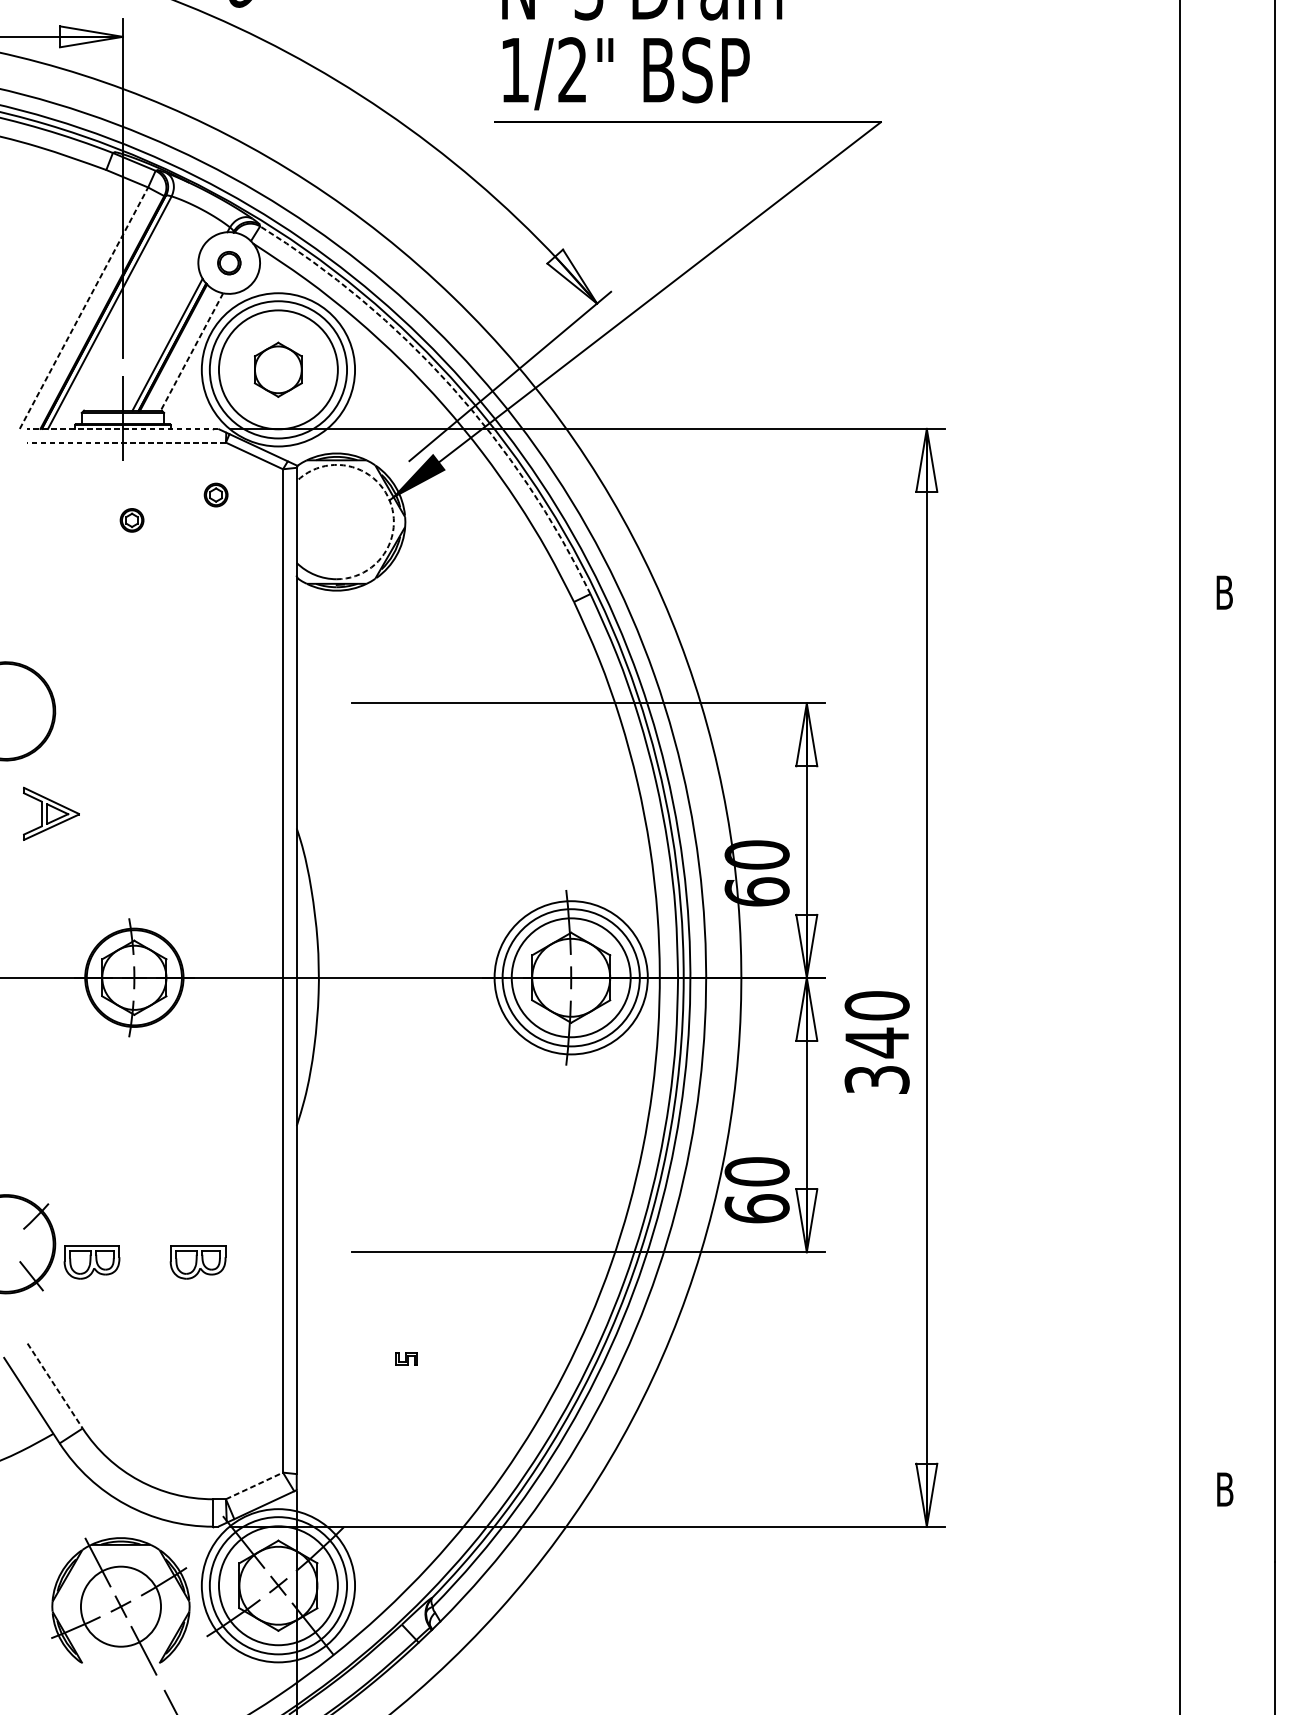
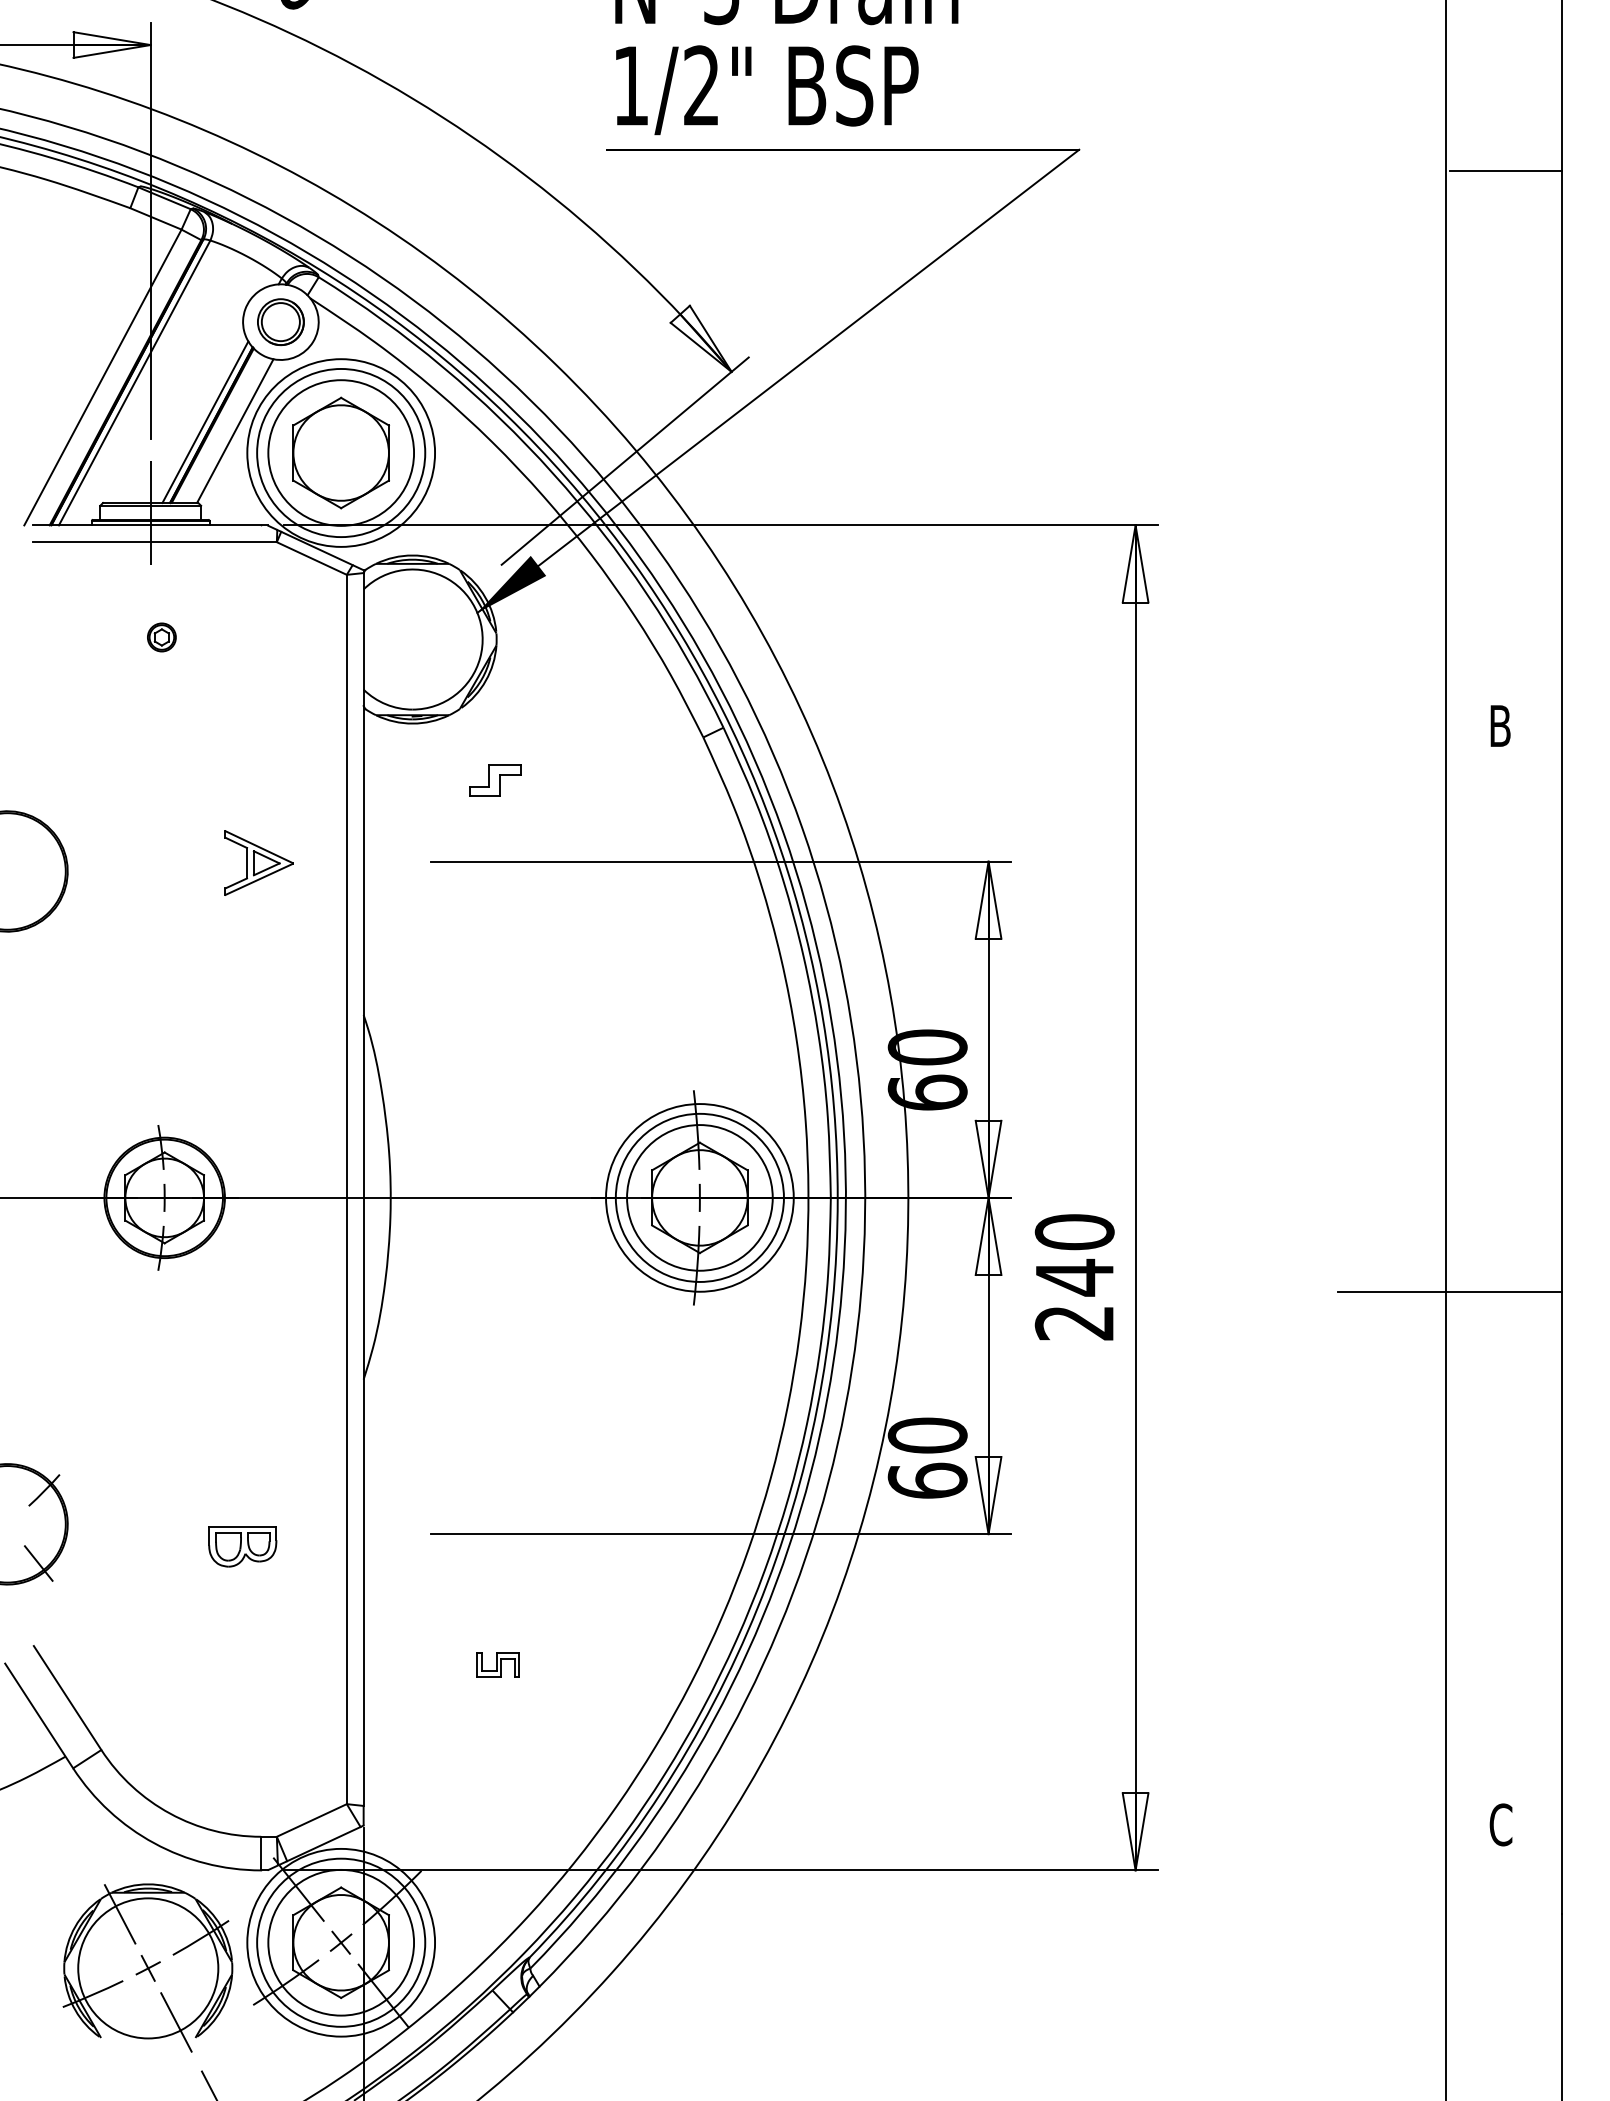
line: (1228, 140) -> (1505, 171), added
part: (228, 263) -> (280, 322), size x1.67
line: (84, 308) -> (103, 377), dashed -> solid
line: (192, 352) -> (235, 431), dashed -> solid
part: (277, 369) -> (340, 452), size x1.67
arc: (451, 386) -> (553, 473), dashed -> solid
line: (121, 428) -> (149, 525), dashed -> solid
line: (126, 442) -> (154, 542), dashed -> solid
part: (215, 495) -> (264, 606), removed
arc: (389, 500) -> (477, 613), dashed -> solid
part: (404, 637) -> (495, 780), added
part: (50, 813) -> (258, 862), moved
line: (1183, 1054) -> (1449, 1291), added
text: (876, 1080) -> (1074, 1323), 340 -> 240
part: (91, 1262) -> (112, 1546), removed
part: (406, 1358) -> (497, 1664), size x1.67
line: (55, 1386) -> (67, 1698), dashed -> solid
line: (254, 1485) -> (311, 1820), dashed -> solid
text: (1224, 1489) -> (1500, 1824), B -> C
circle: (121, 1606) -> (148, 1968), size x1.43

